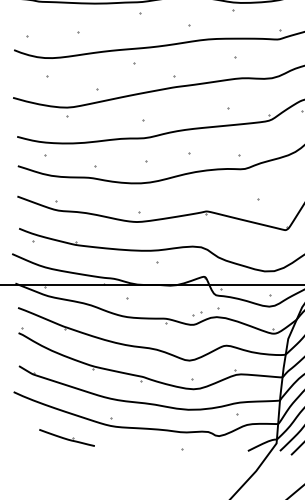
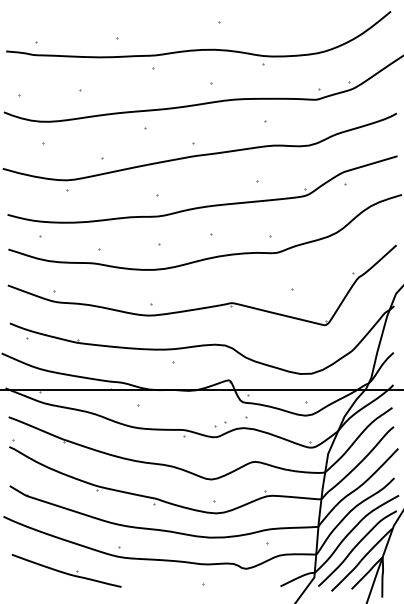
part: (66, 437) -> (66, 570), size x1.67

